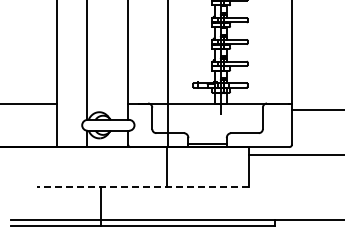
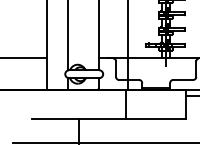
line: (142, 187) -> (108, 119), dashed -> solid

